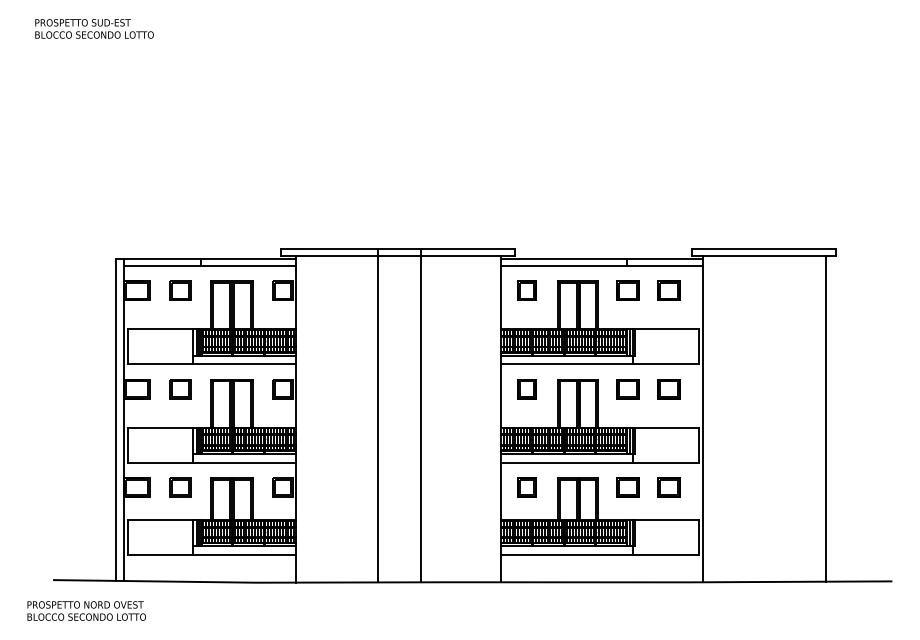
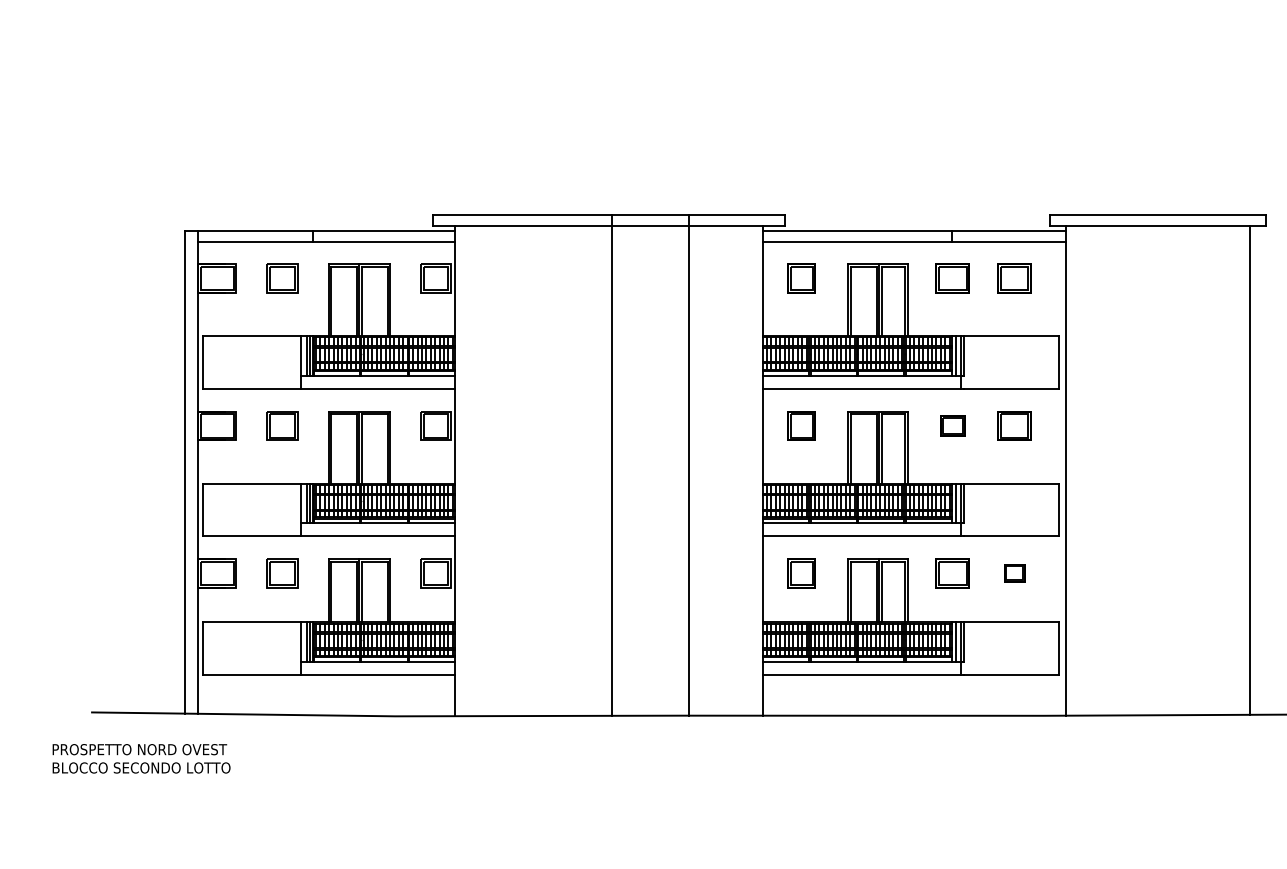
part: (627, 389) -> (952, 426), size x0.7
line: (378, 415) -> (612, 465), moved
line: (420, 415) -> (688, 465), moved
part: (668, 487) -> (1014, 573), size x0.6

